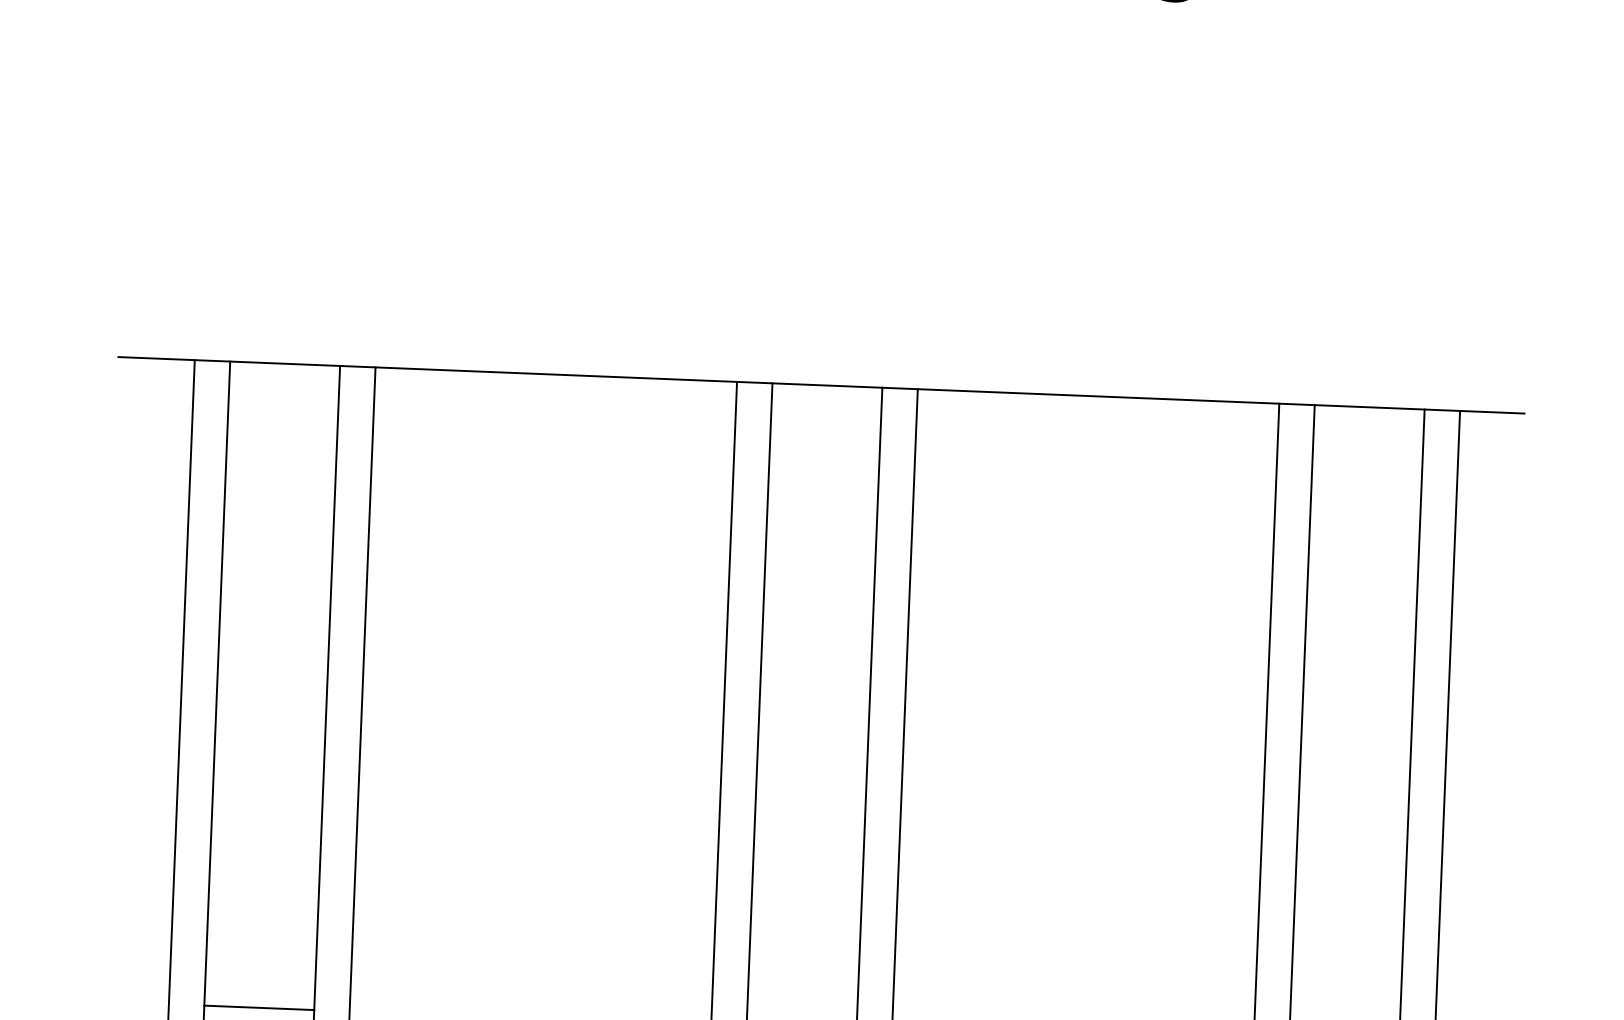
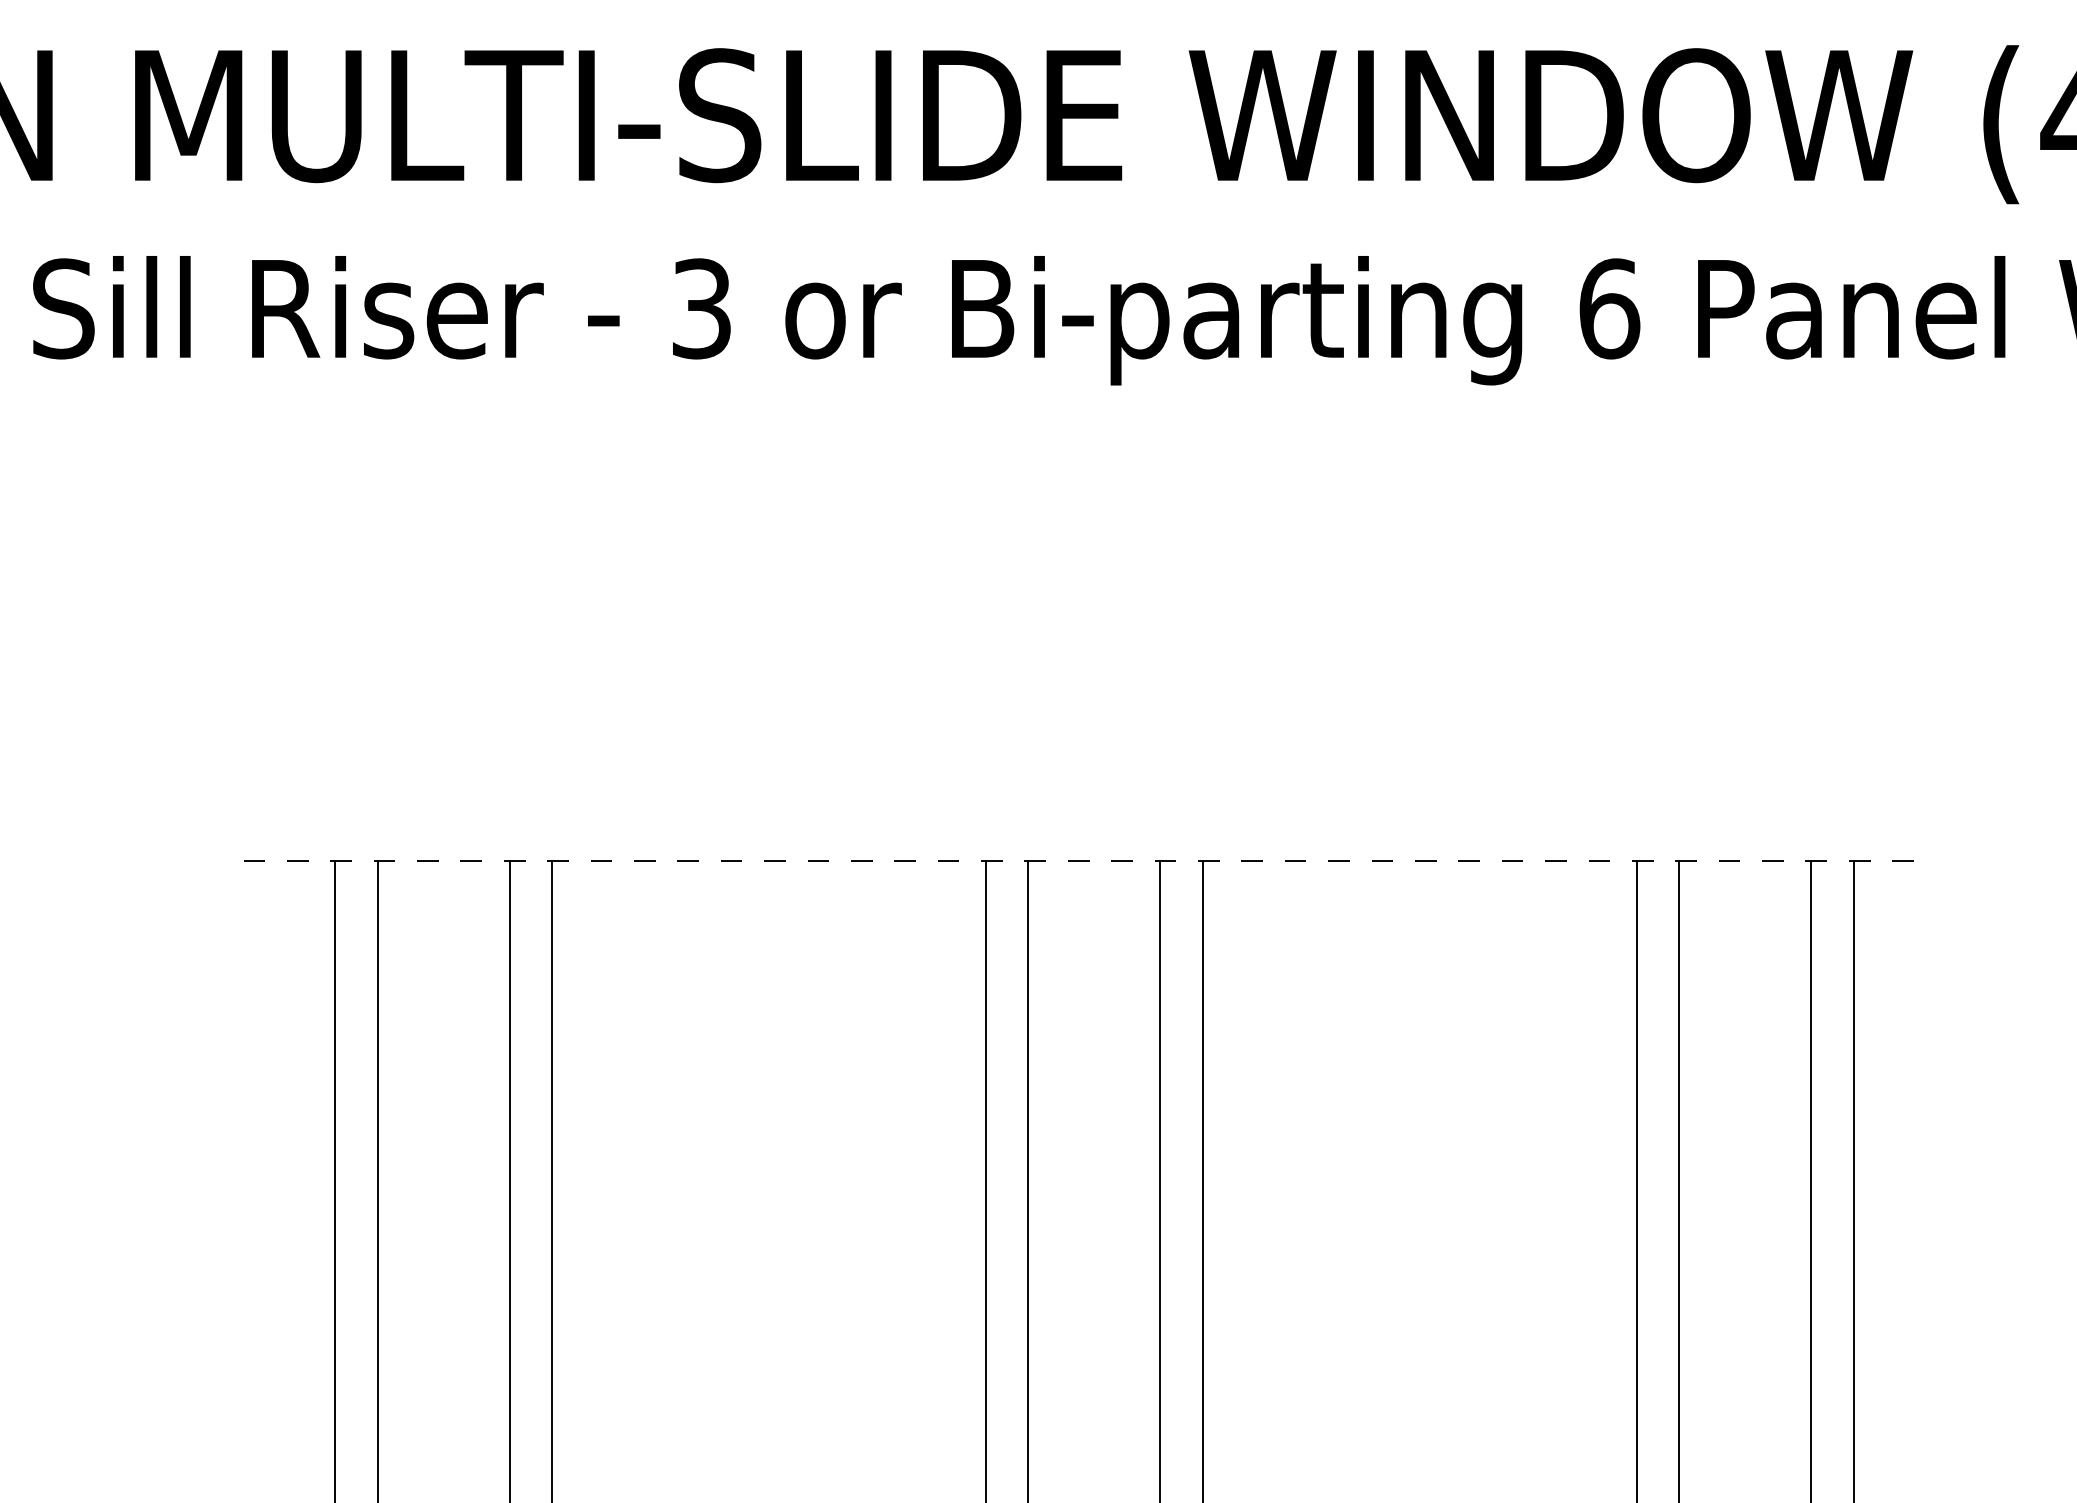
line: (821, 385) -> (1087, 861), solid -> dashed

